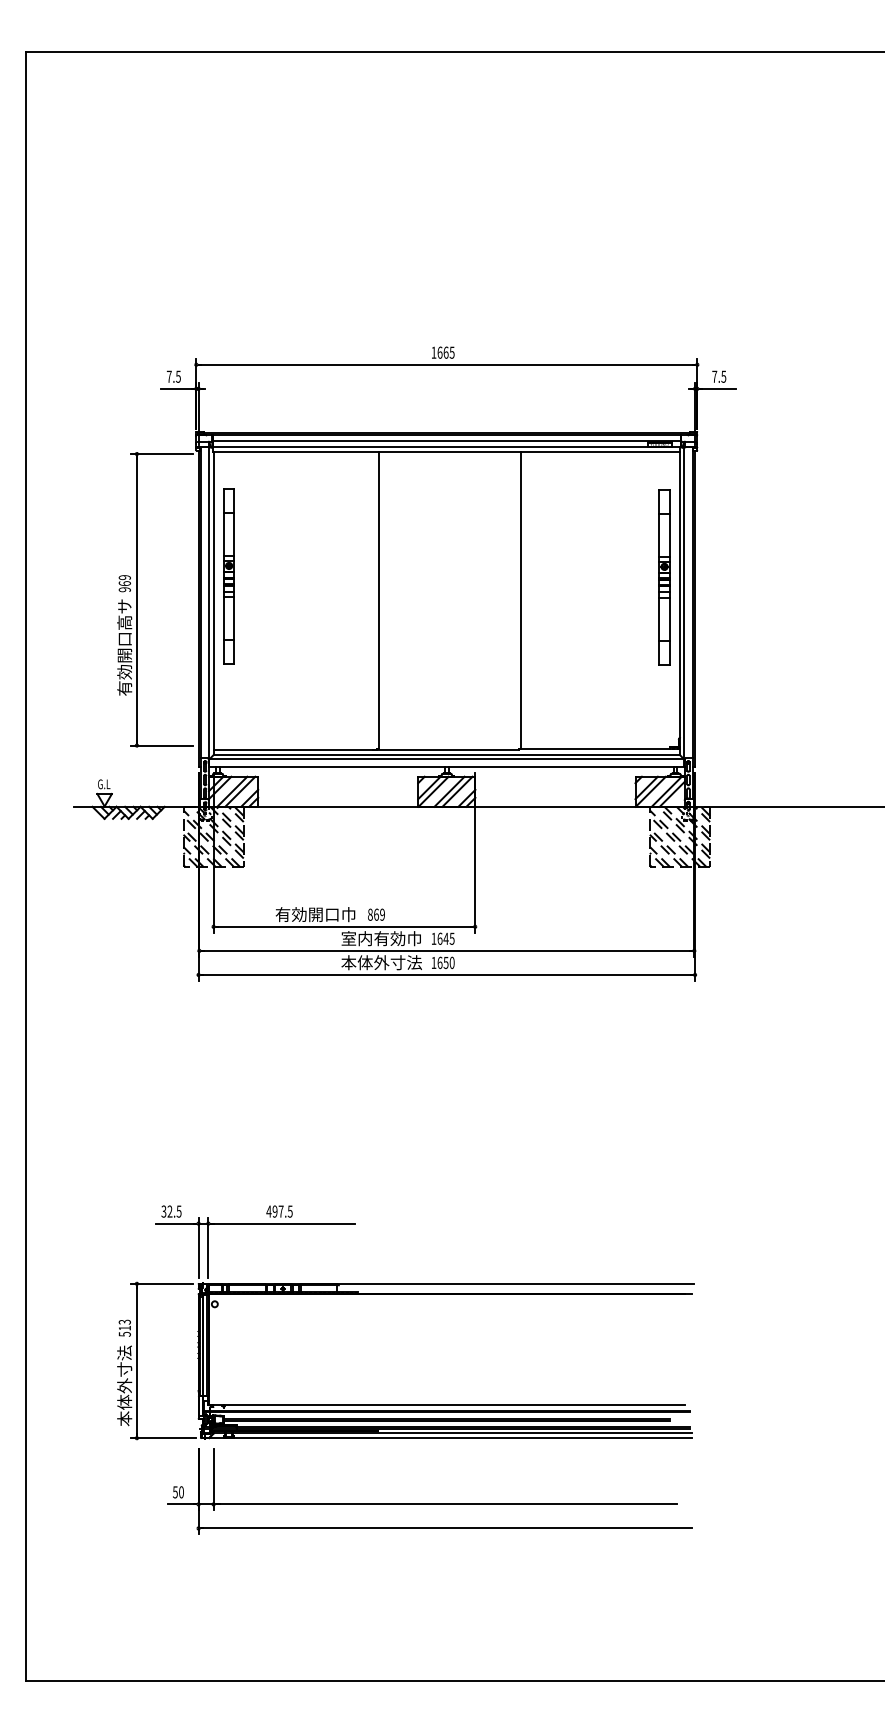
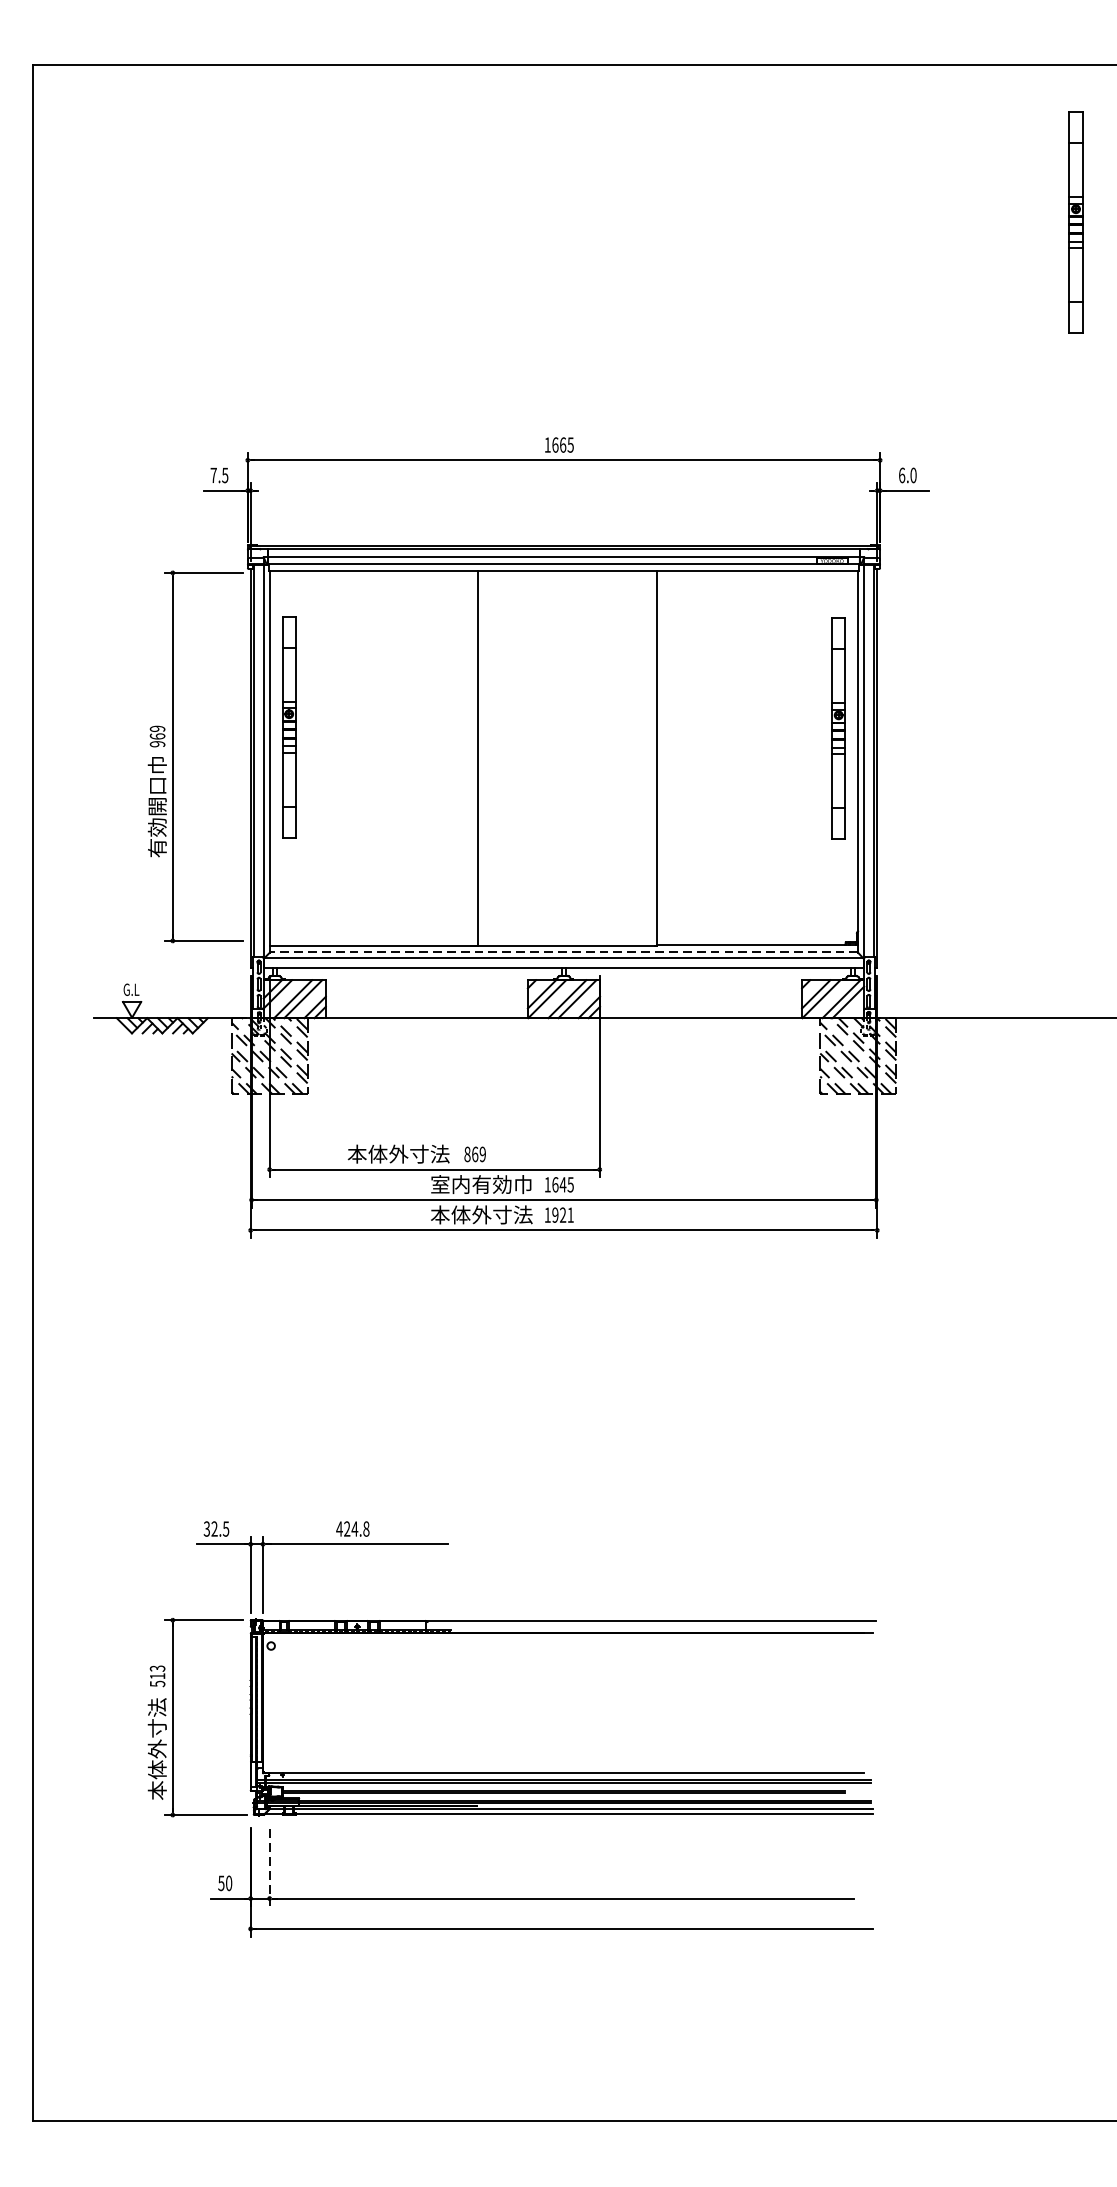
part: (852, 176) -> (1075, 222), added
text: (719, 376) -> (908, 475), 7.5 -> 6.0
text: (124, 647) -> (157, 817), 有効開口高サ -> 有効開口巾
line: (446, 754) -> (563, 952), solid -> dashed
text: (315, 914) -> (398, 1154), 有効開口巾 -> 本体外寸法
text: (445, 962) -> (562, 1214), 1650 -> 1921
text: (282, 1211) -> (356, 1528), 497.5 -> 424.8
line: (213, 1480) -> (269, 1868), solid -> dashed

